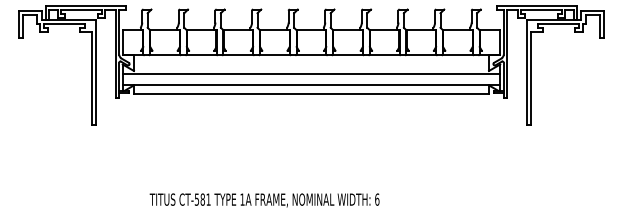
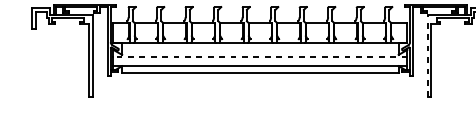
line: (526, 72) -> (427, 56), solid -> dashed
line: (311, 73) -> (260, 56), solid -> dashed

